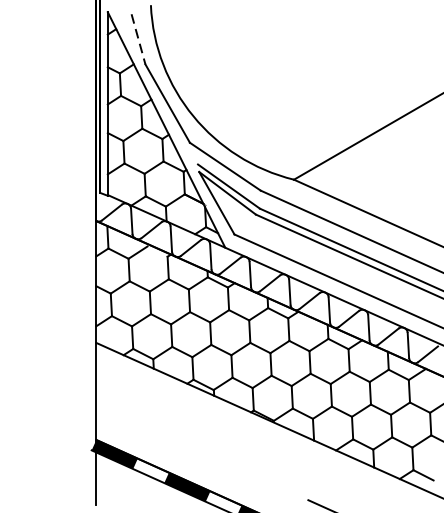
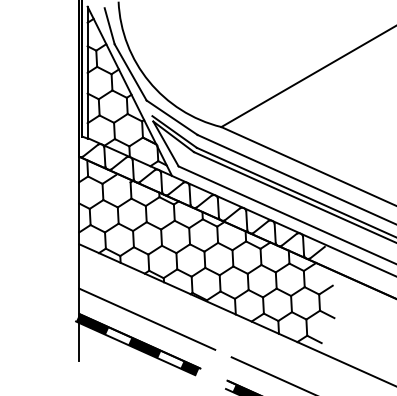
line: (138, 39) -> (109, 26), dashed -> solid
line: (191, 446) -> (147, 318), added

